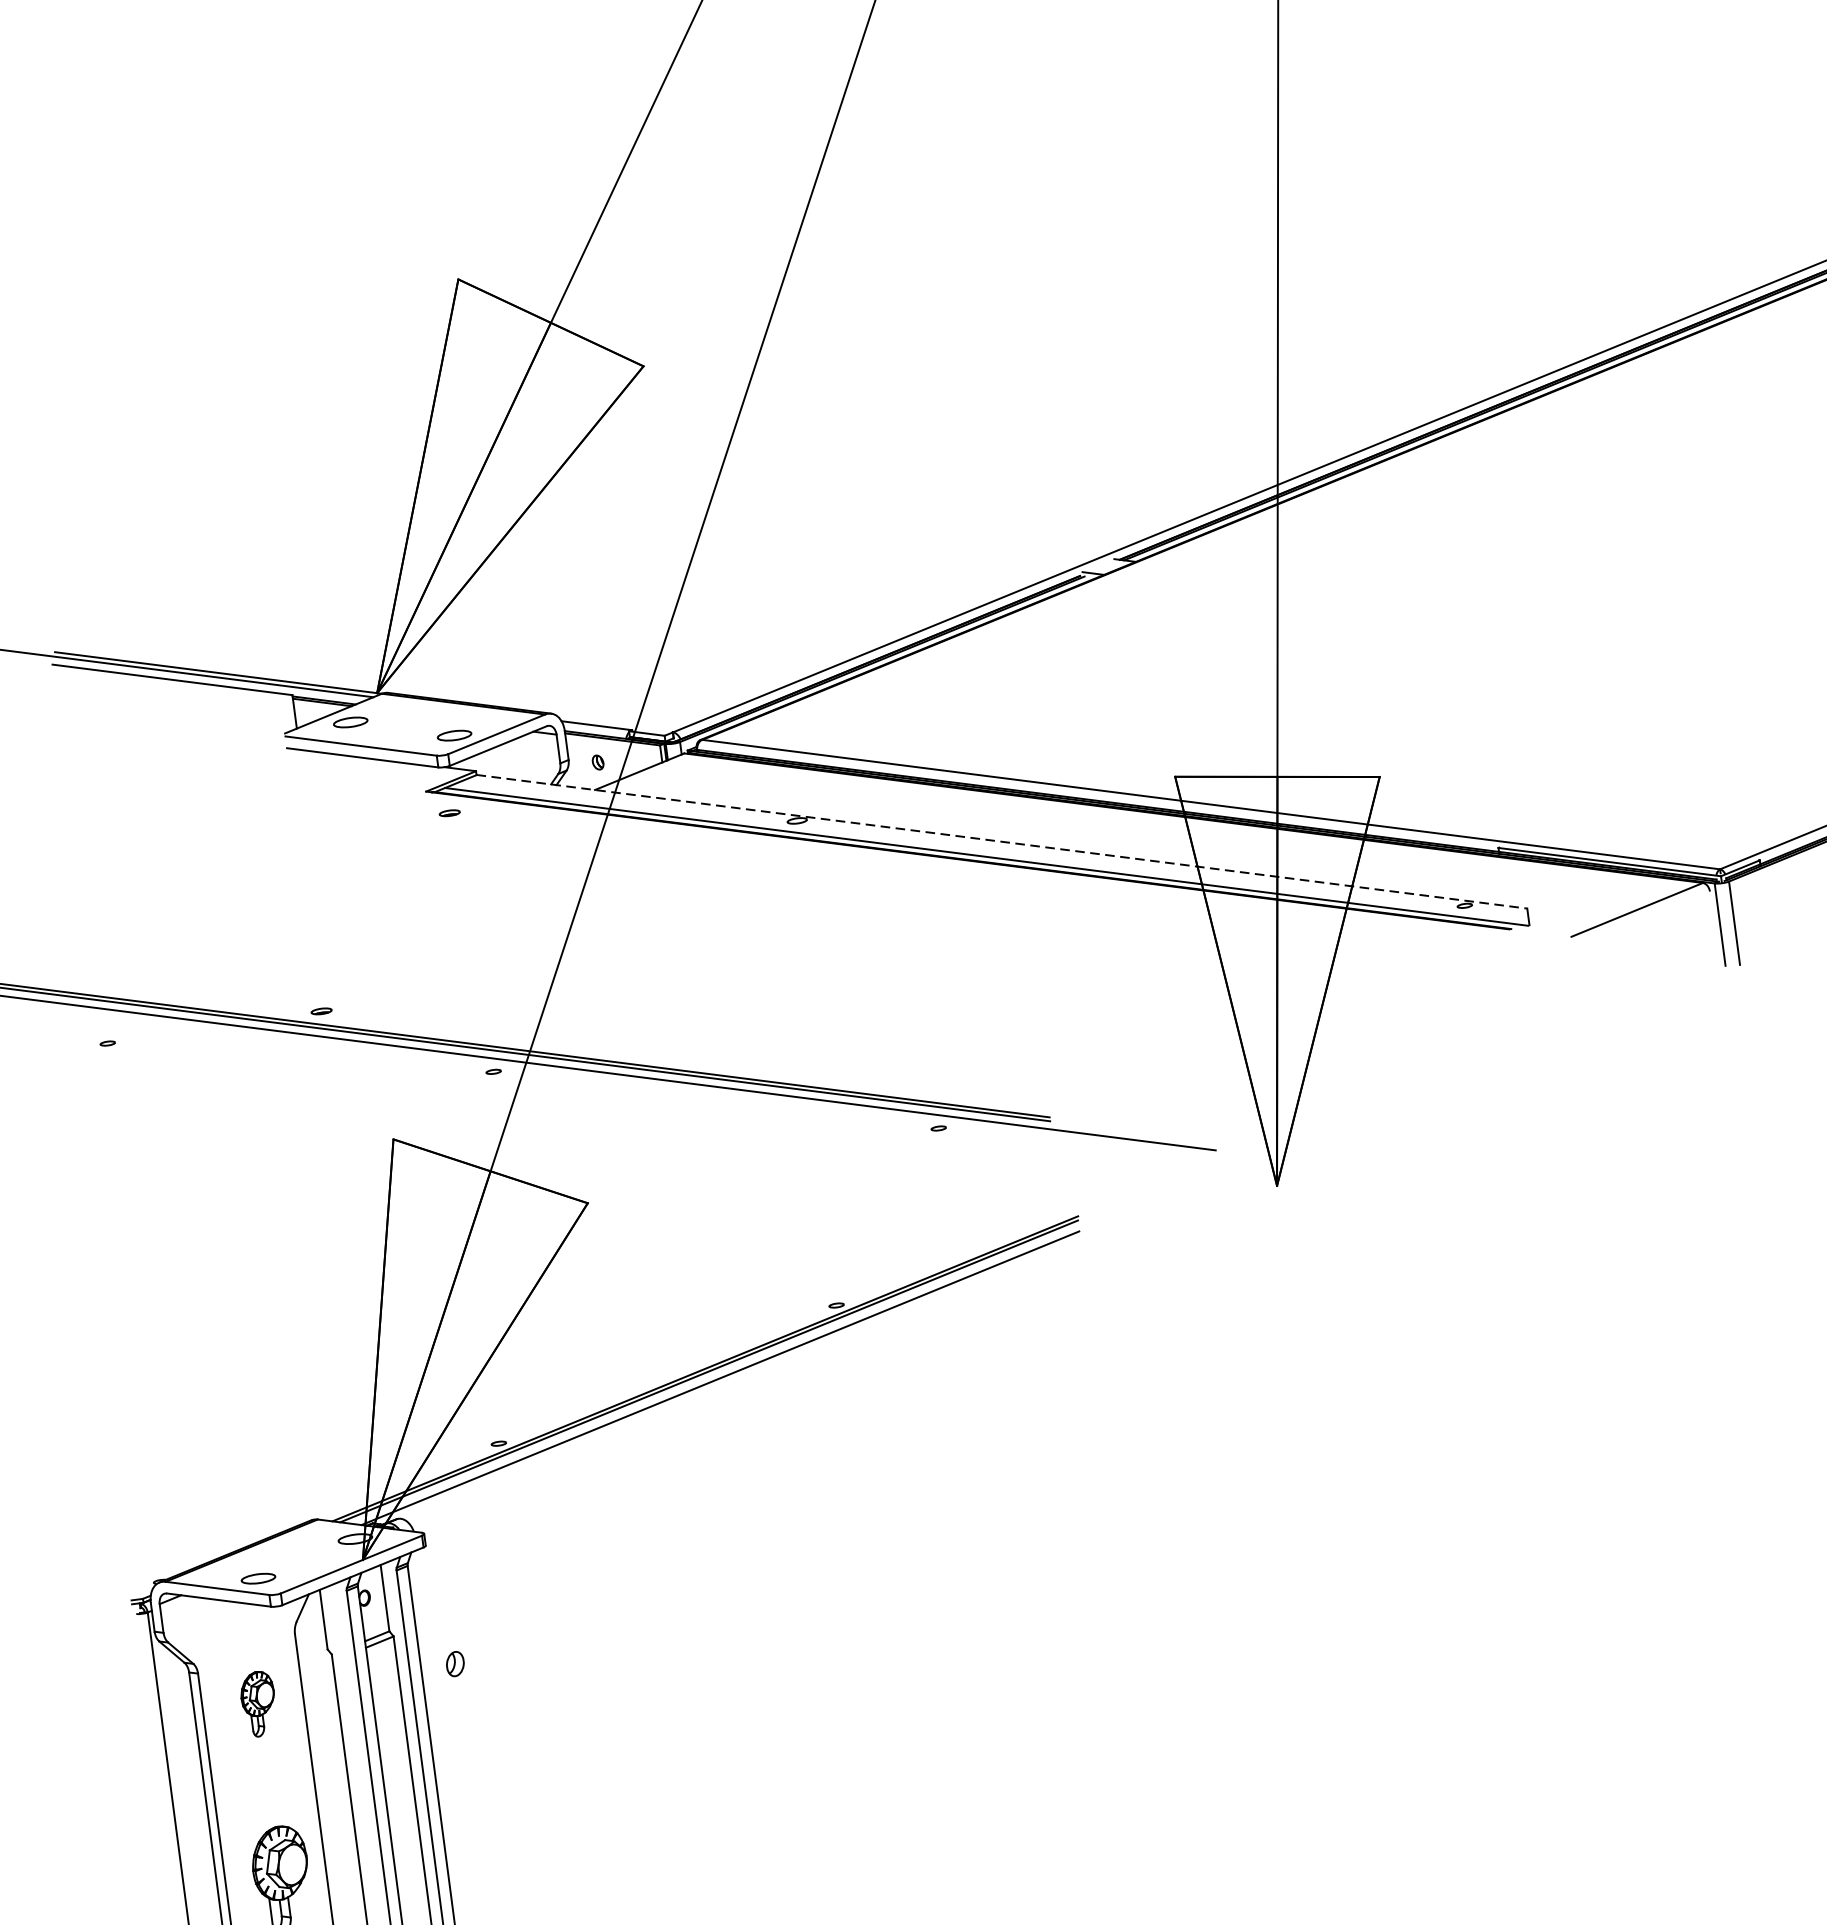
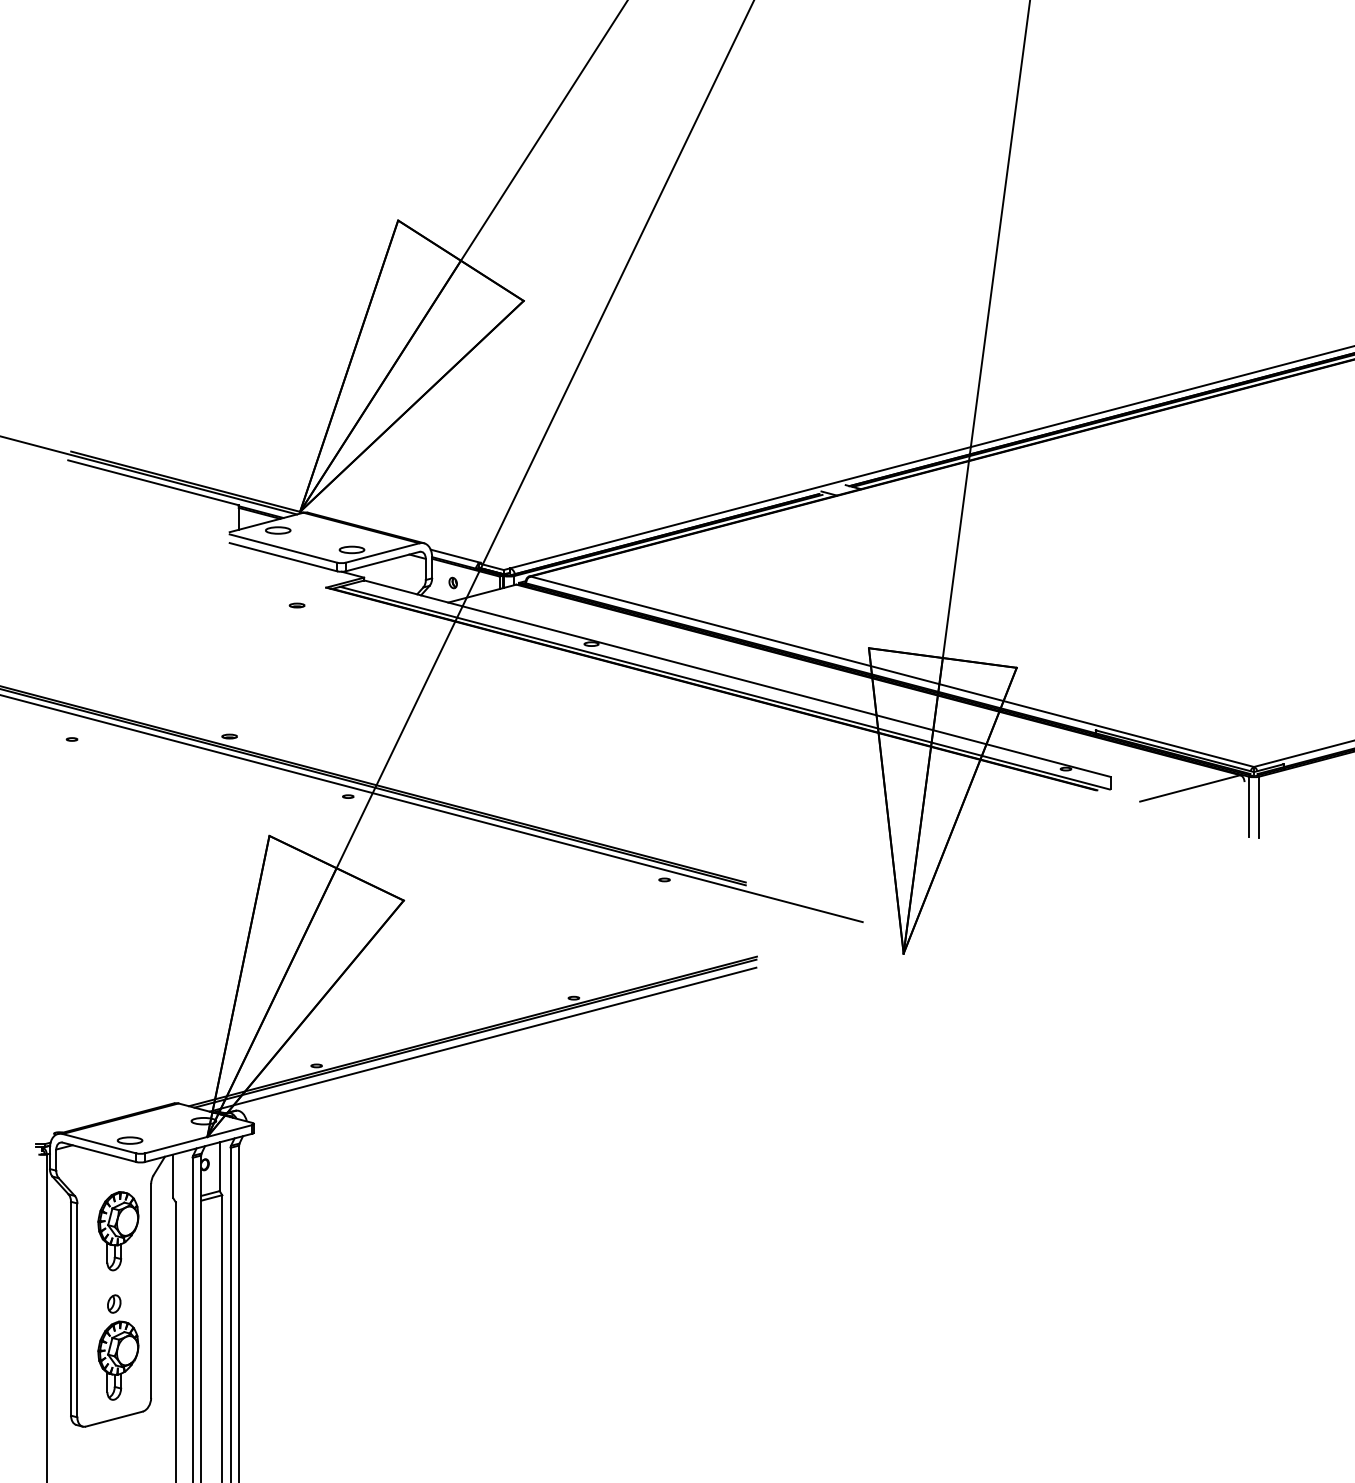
part: (448, 813) -> (296, 605), moved
line: (1003, 841) -> (738, 678), dashed -> solid
part: (455, 1663) -> (114, 1303), moved
part: (259, 1704) -> (118, 1231), size x1.67

